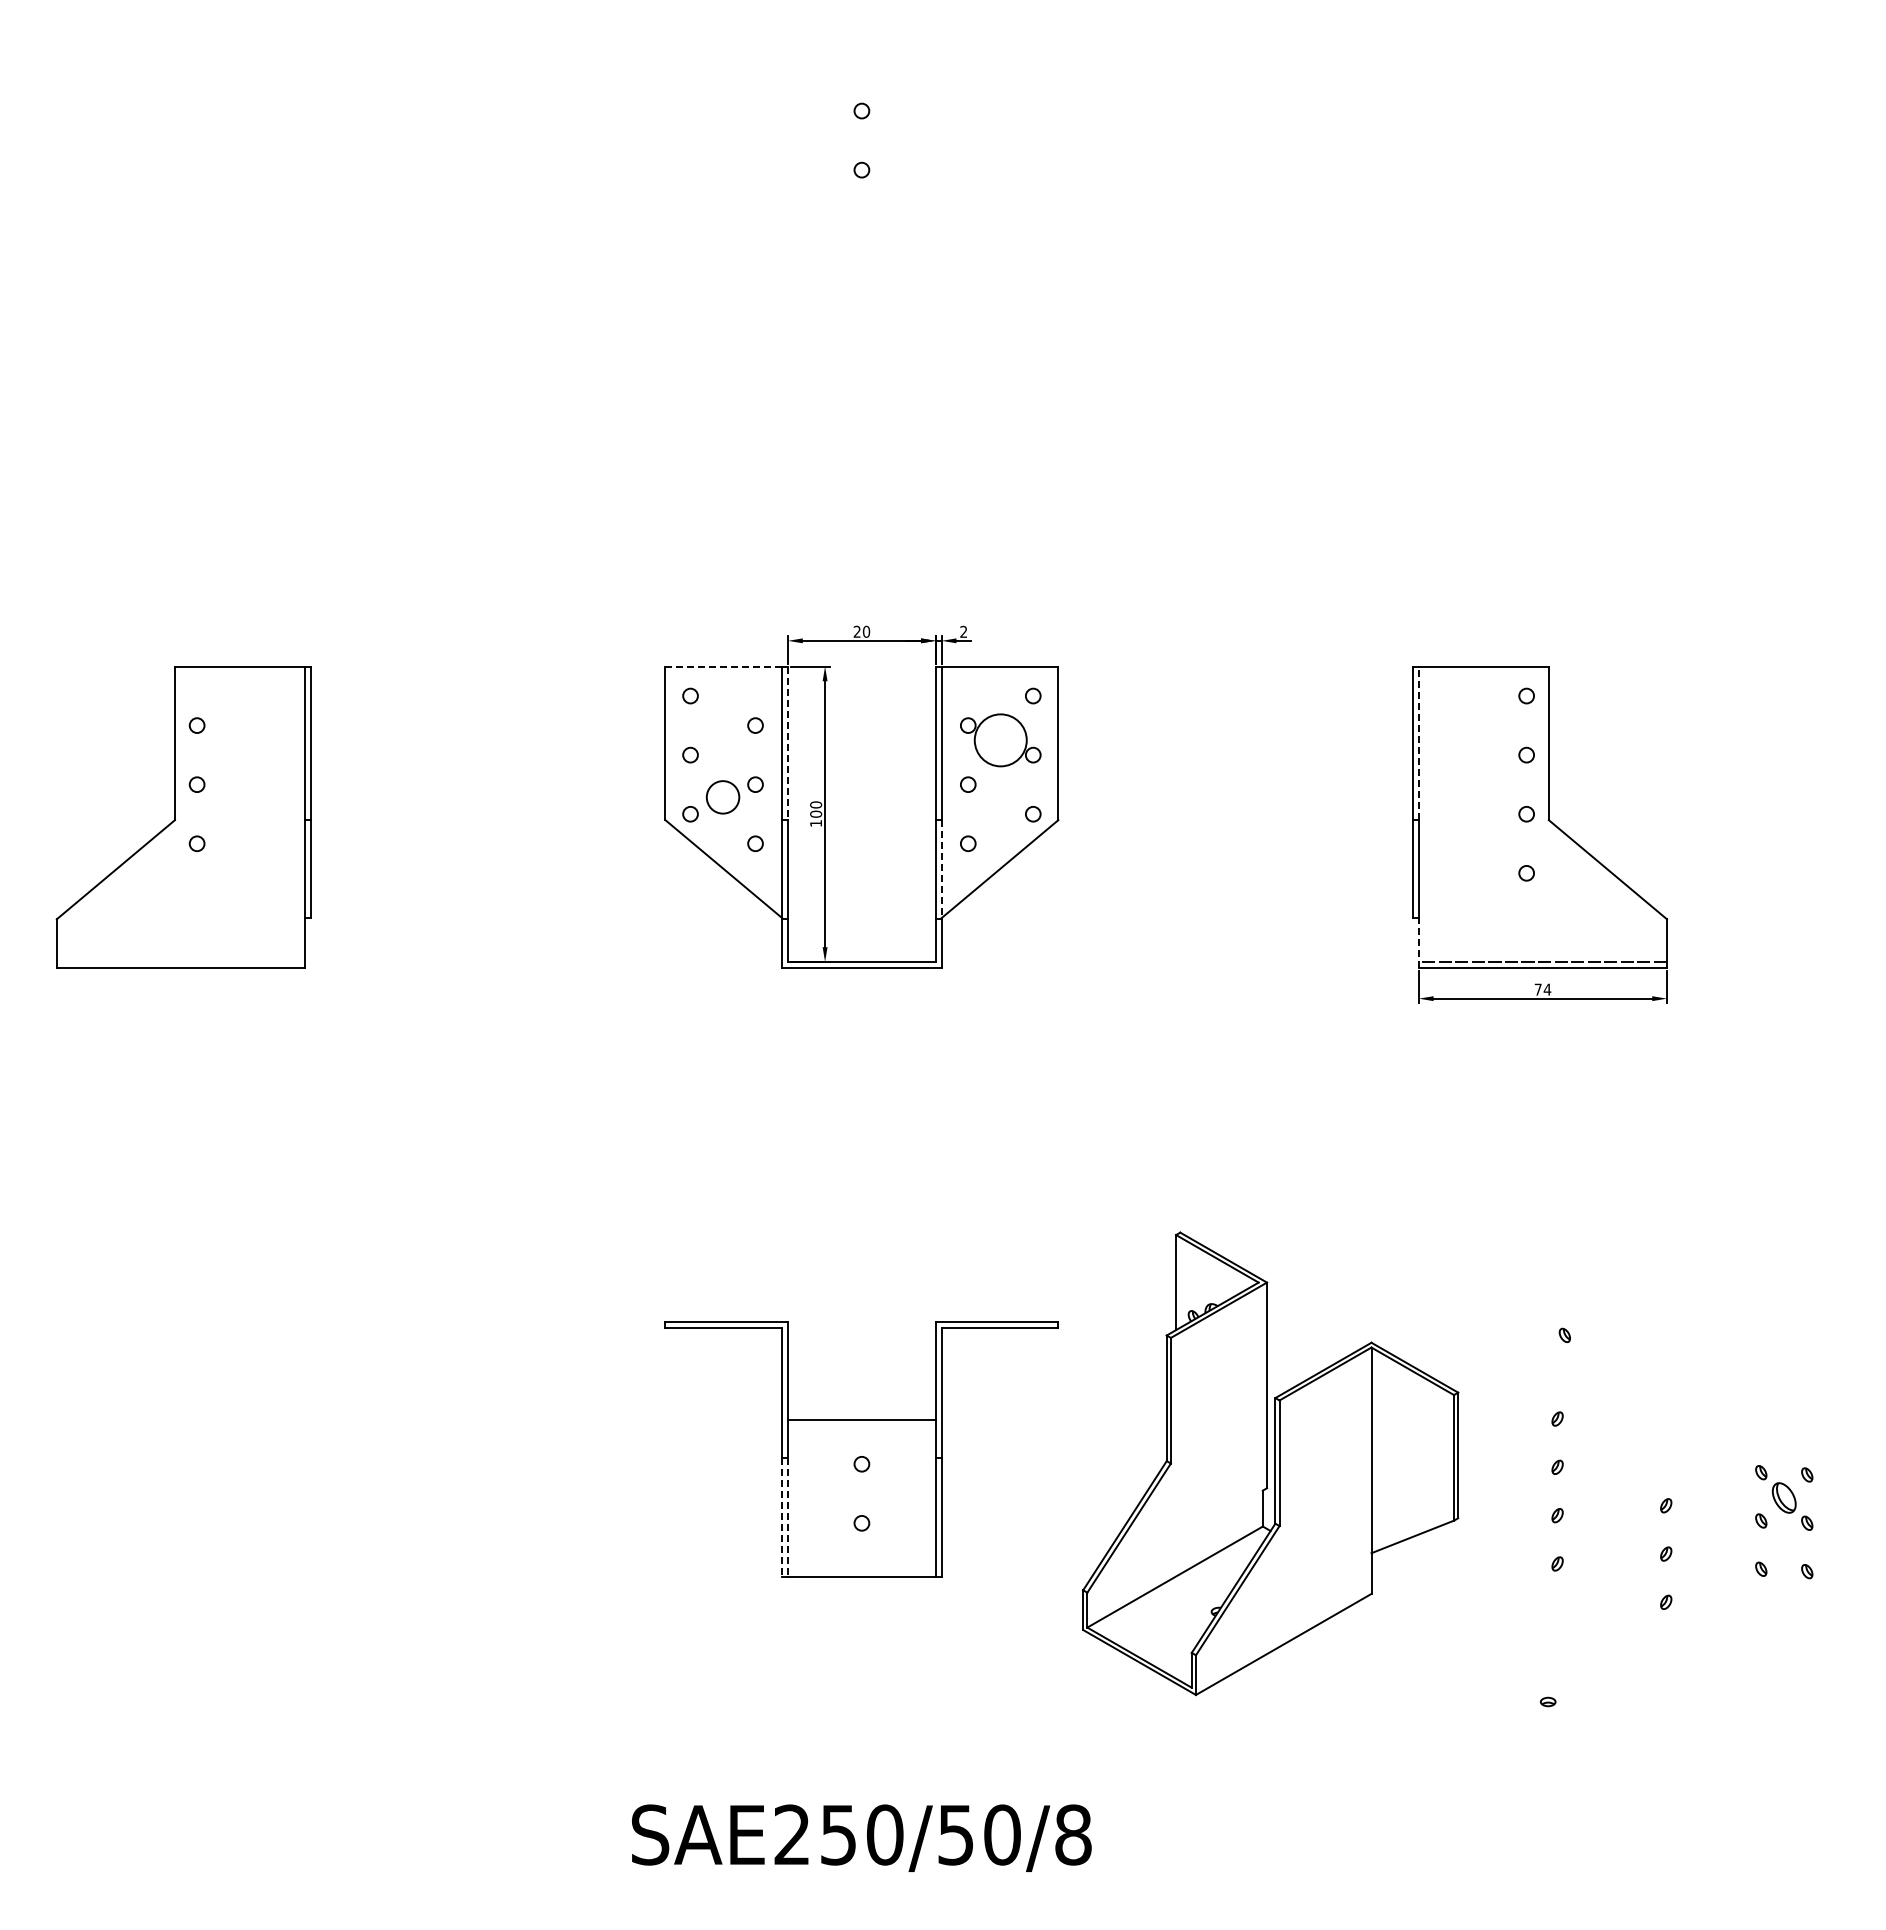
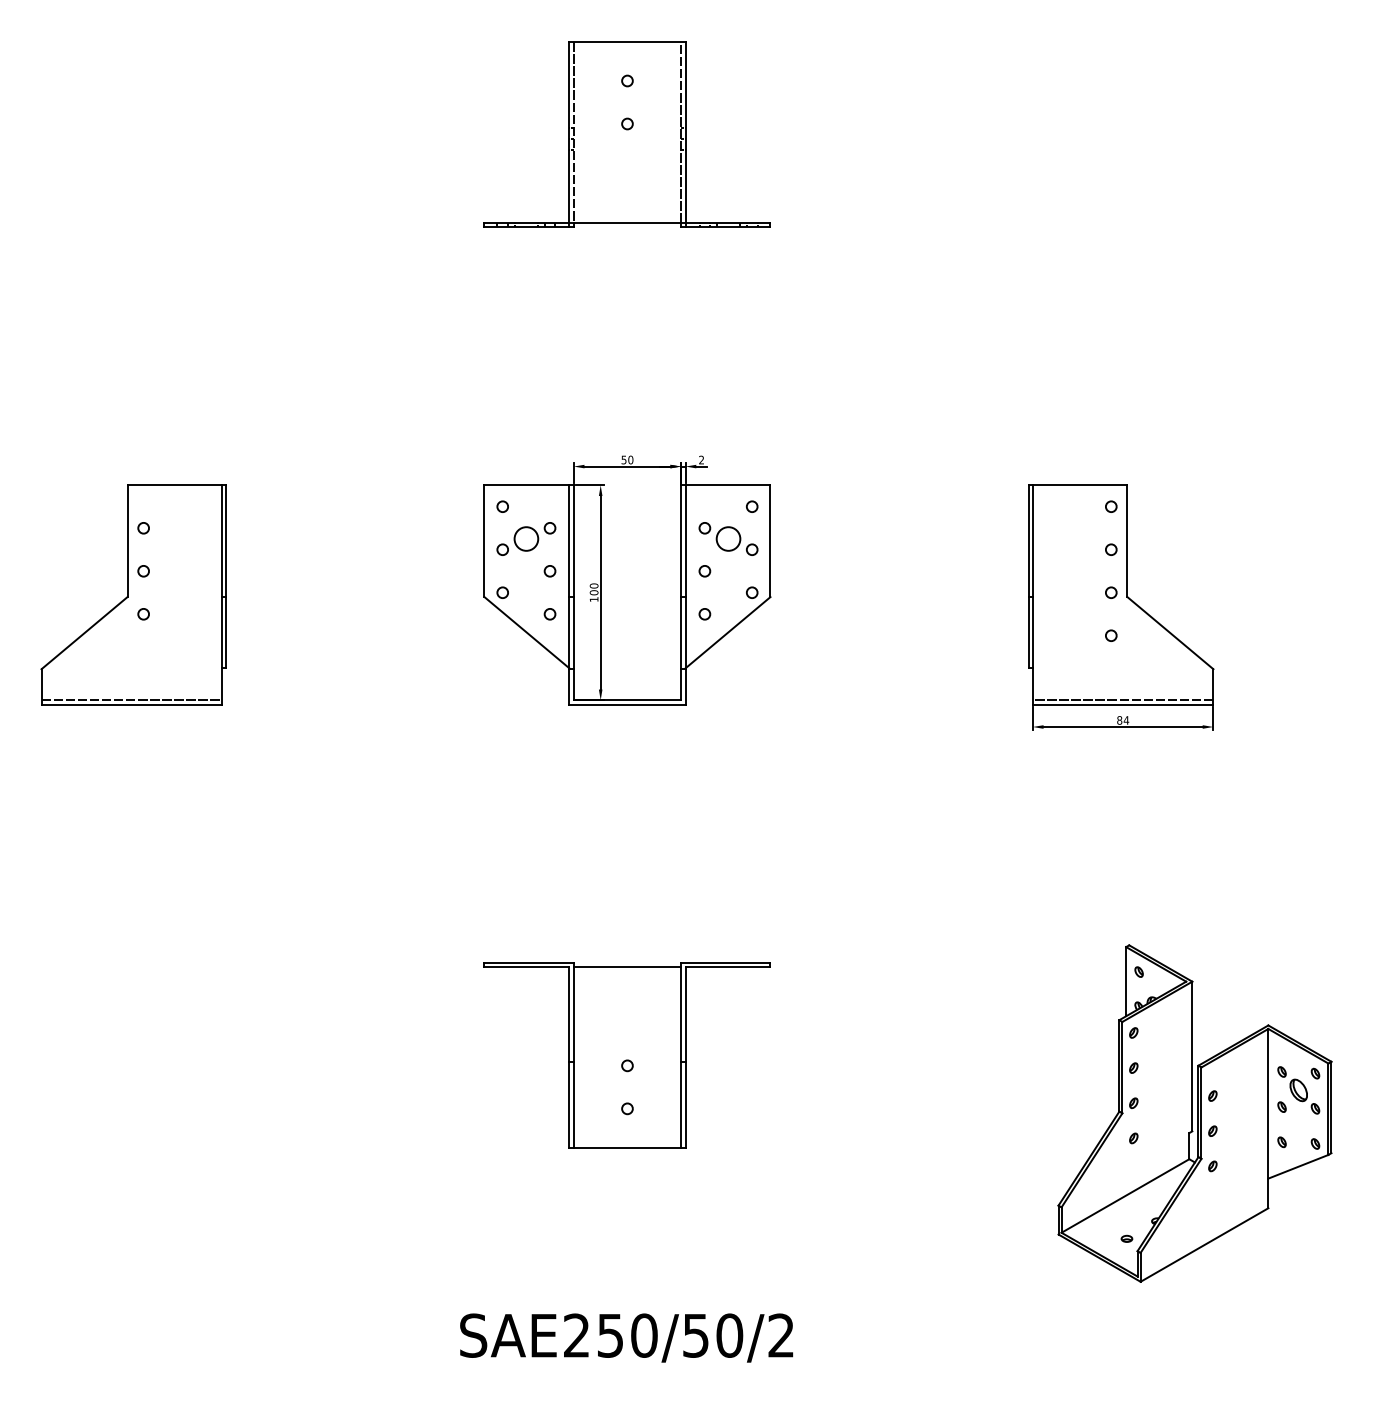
part: (861, 184) -> (627, 134), added
text: (856, 631) -> (623, 459), 20 -> 50
line: (724, 666) -> (527, 485), dashed -> solid
circle: (1000, 740) -> (728, 539), size x0.62
line: (788, 743) -> (574, 541), dashed -> solid
line: (1418, 743) -> (1032, 541), dashed -> solid
circle: (722, 797) -> (526, 539), moved
line: (941, 869) -> (685, 632), dashed -> solid
line: (1418, 942) -> (1032, 686), dashed -> solid
line: (180, 961) -> (131, 699), added
text: (1537, 989) -> (1119, 720), 74 -> 84
line: (861, 1420) -> (627, 967), moved
part: (1270, 1463) -> (1194, 1113), moved
line: (782, 1517) -> (569, 1104), dashed -> solid
line: (788, 1517) -> (574, 1104), dashed -> solid
text: (1073, 1834) -> (781, 1335), SAE250/50/8 -> SAE250/50/2

